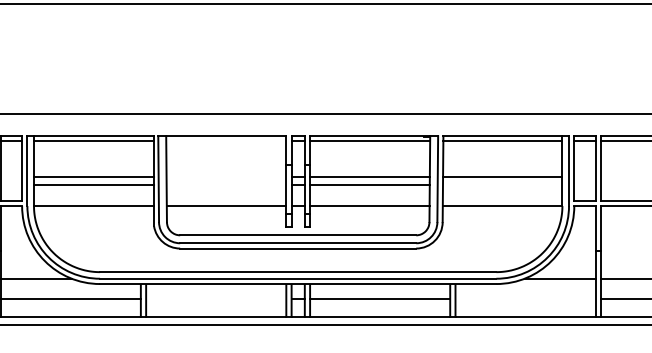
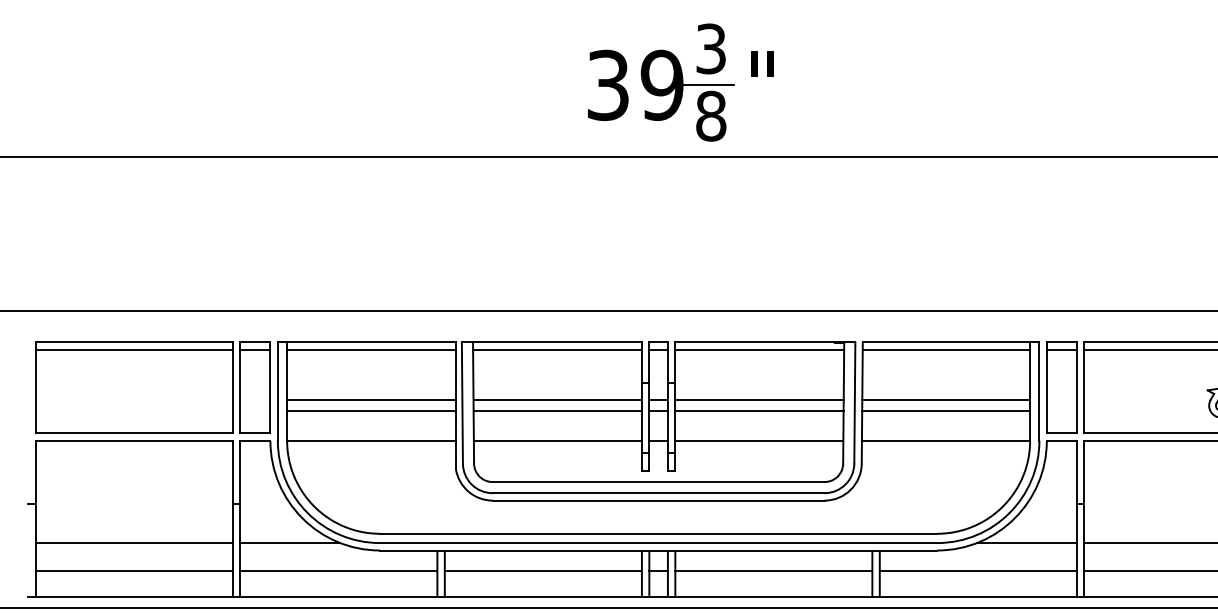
line: (226, 141) -> (557, 349), added
line: (226, 177) -> (557, 400), added
line: (226, 185) -> (557, 411), added
line: (502, 185) -> (946, 411), added
line: (215, 298) -> (542, 570), added
line: (524, 298) -> (977, 570), added

